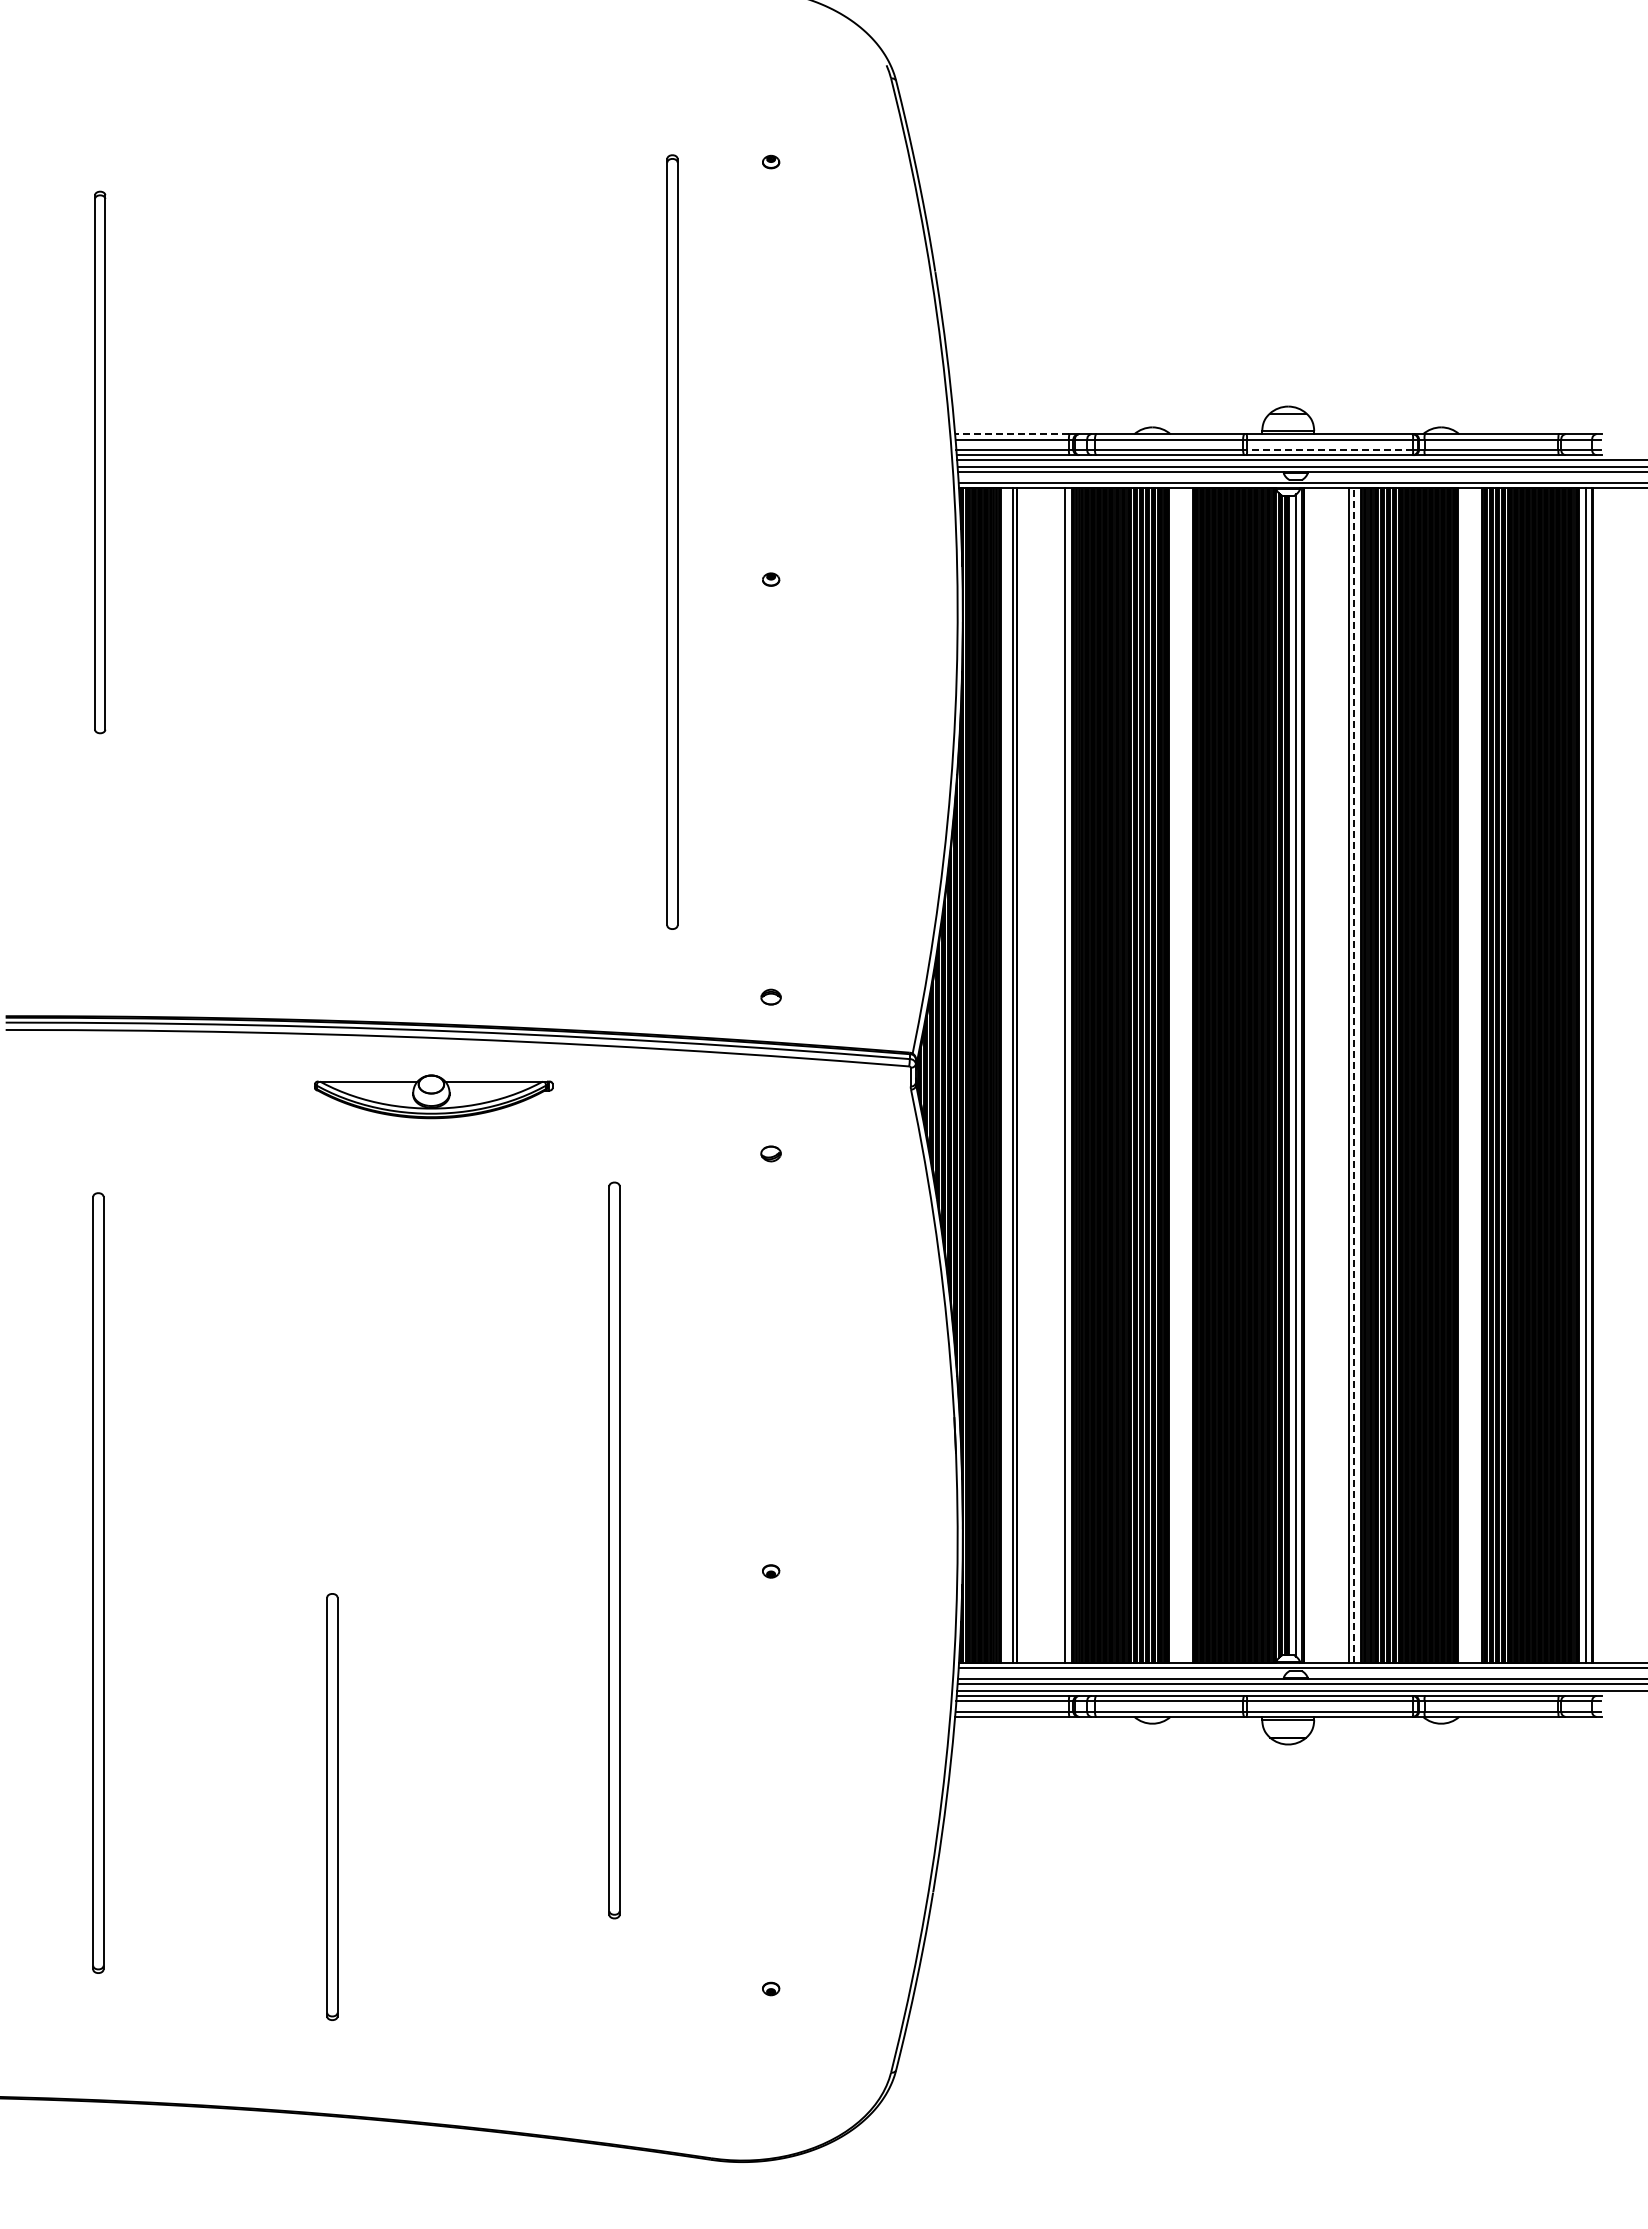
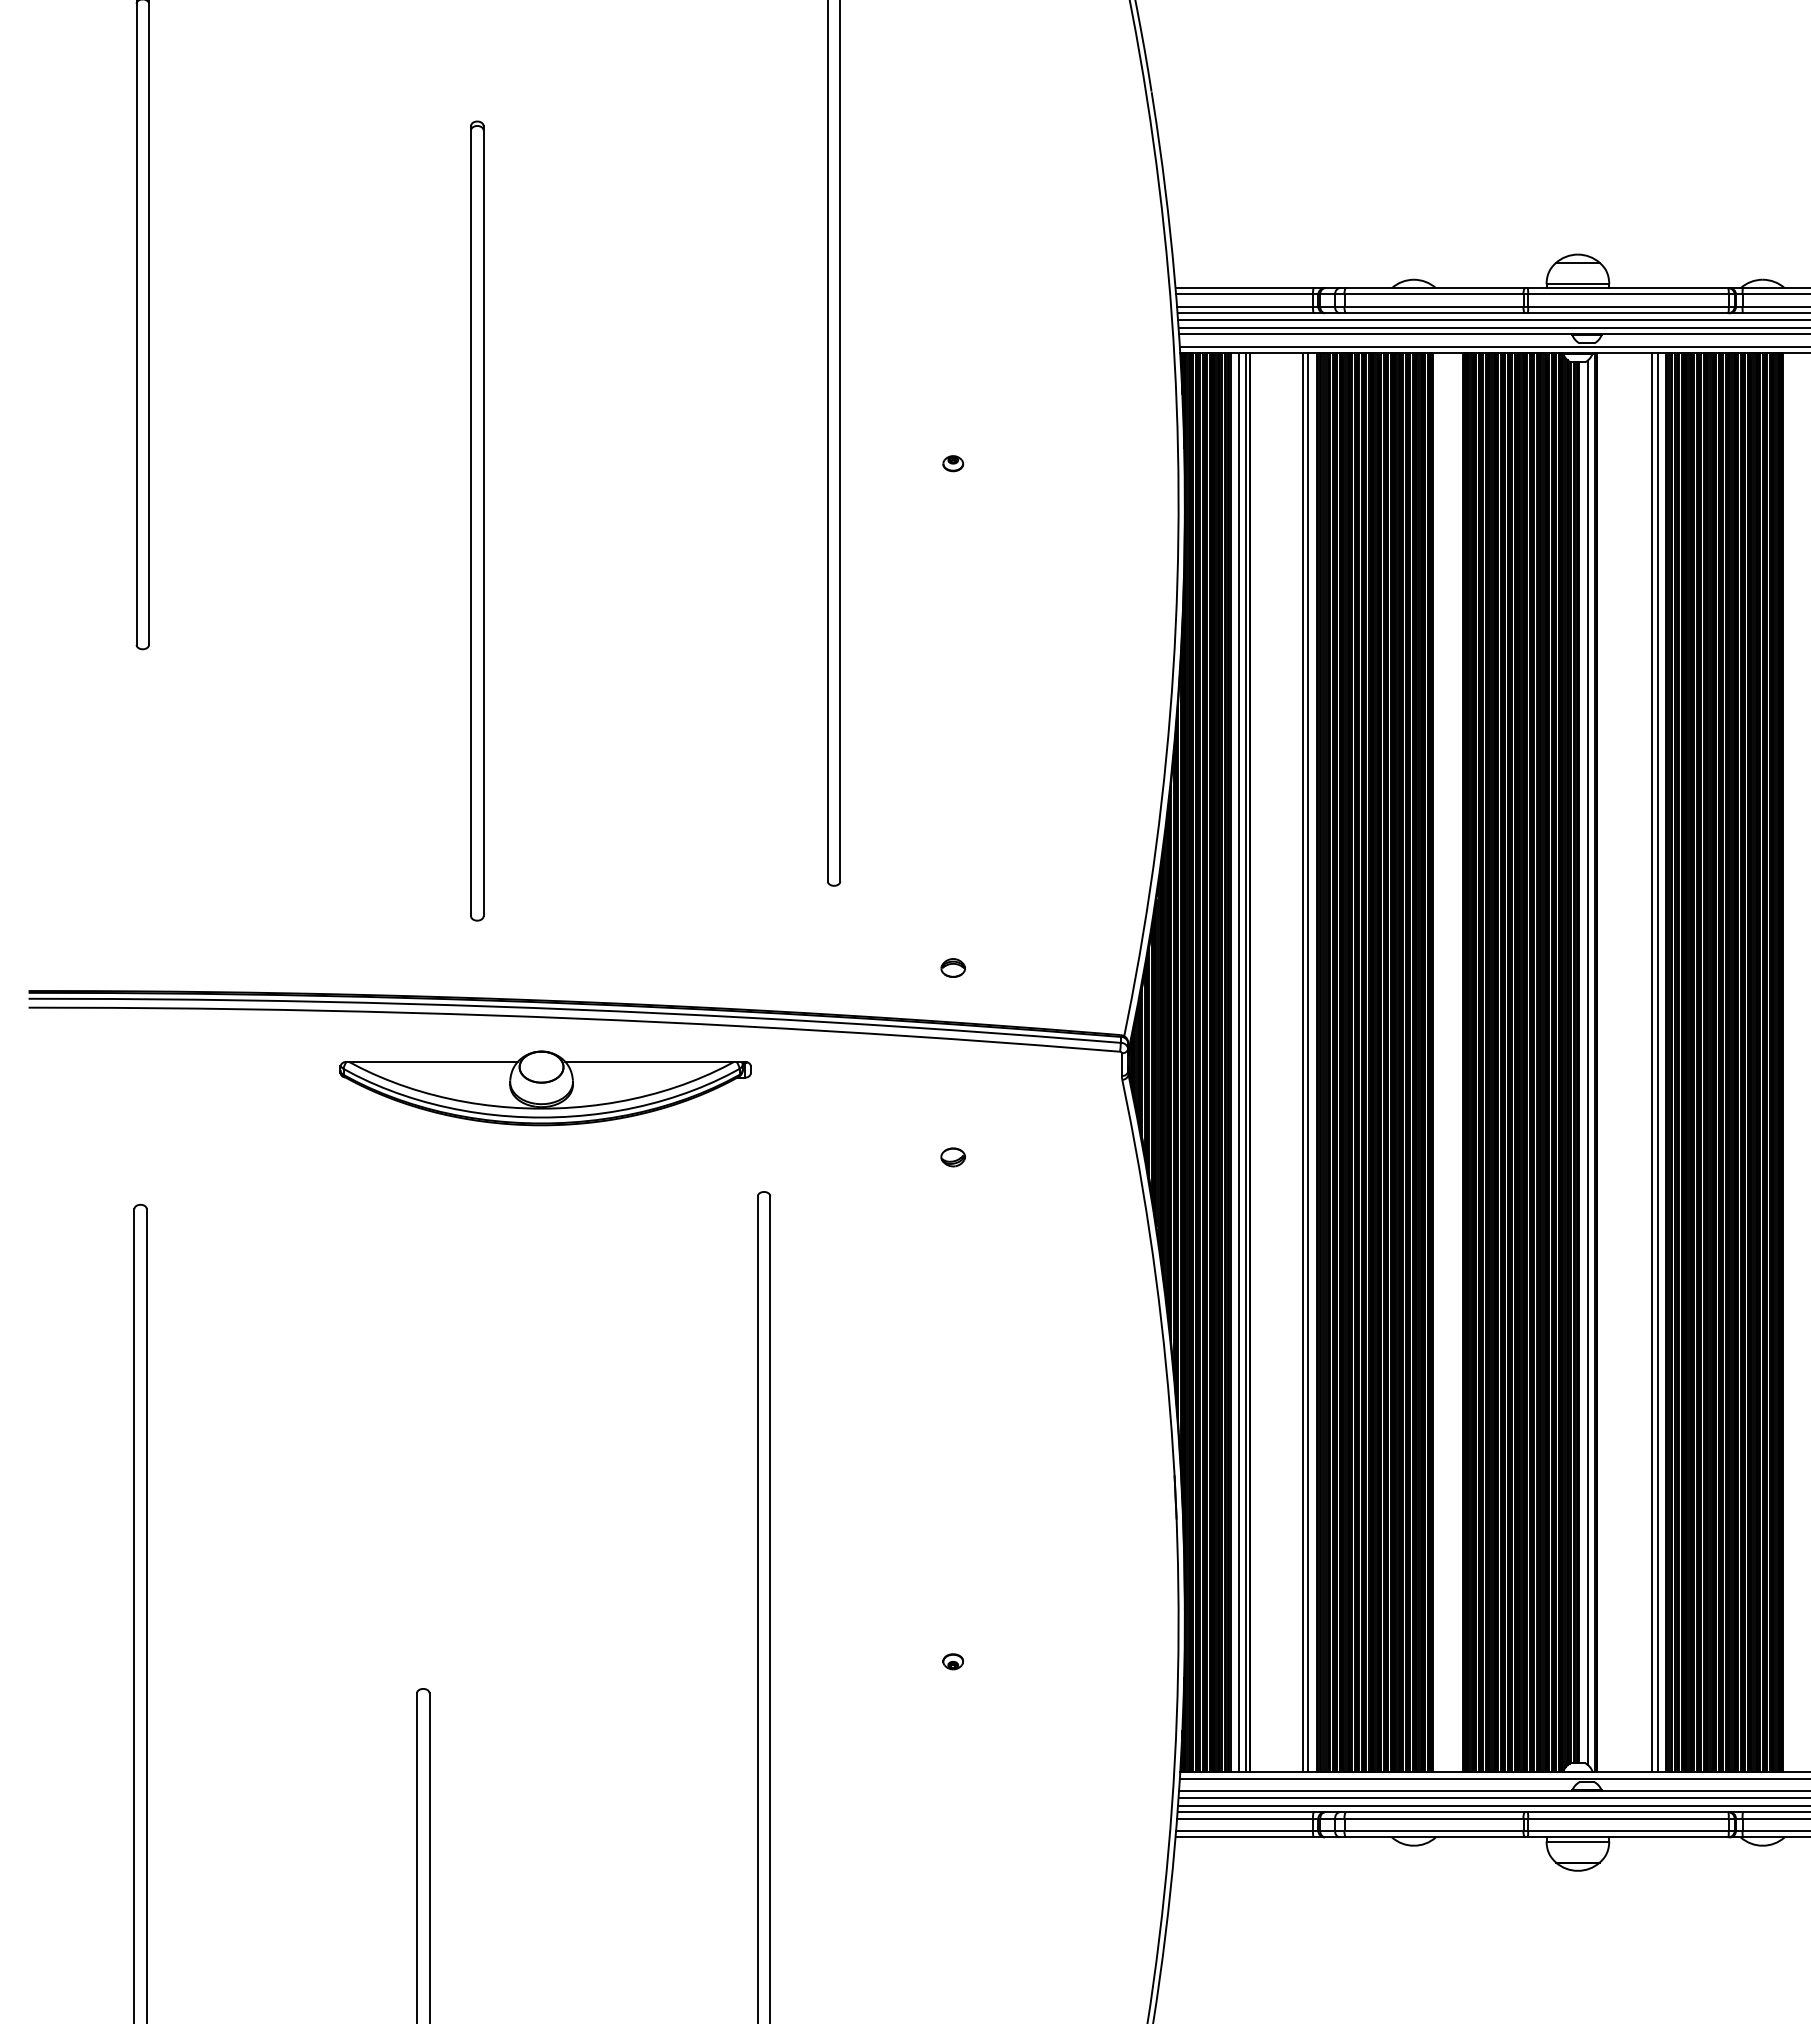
line: (1011, 434) -> (1243, 288), dashed -> solid
line: (1329, 449) -> (1627, 306), dashed -> solid
part: (377, 626) -> (477, 520), added
line: (1007, 1075) -> (1238, 1062), added
line: (1060, 1075) -> (1302, 1062), added
line: (1354, 1075) -> (1657, 1062), dashed -> solid
part: (433, 1096) -> (545, 1088), size x1.43

